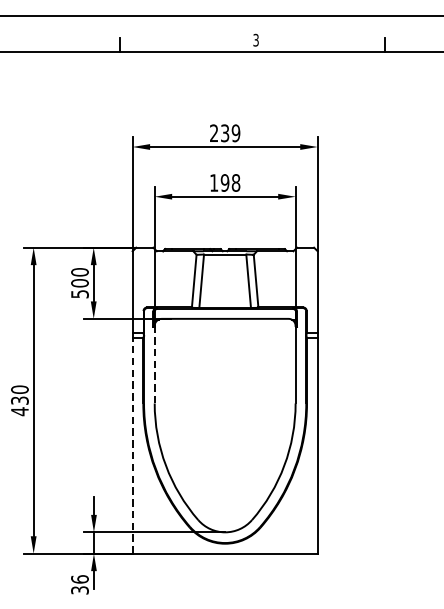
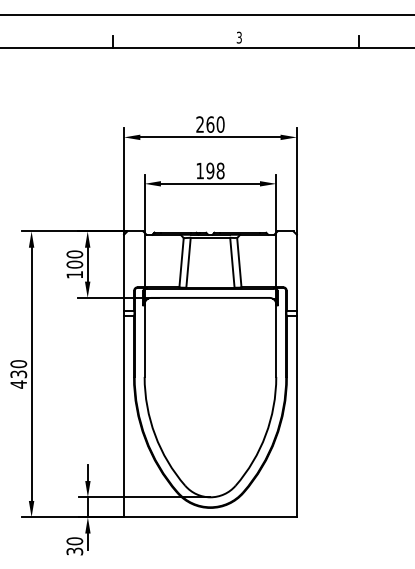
text: (230, 133) -> (215, 124), 239 -> 260
text: (79, 293) -> (74, 274), 500 -> 100
line: (154, 365) -> (144, 341), dashed -> solid
line: (133, 445) -> (124, 416), dashed -> solid
text: (79, 579) -> (74, 541), 36 -> 30

